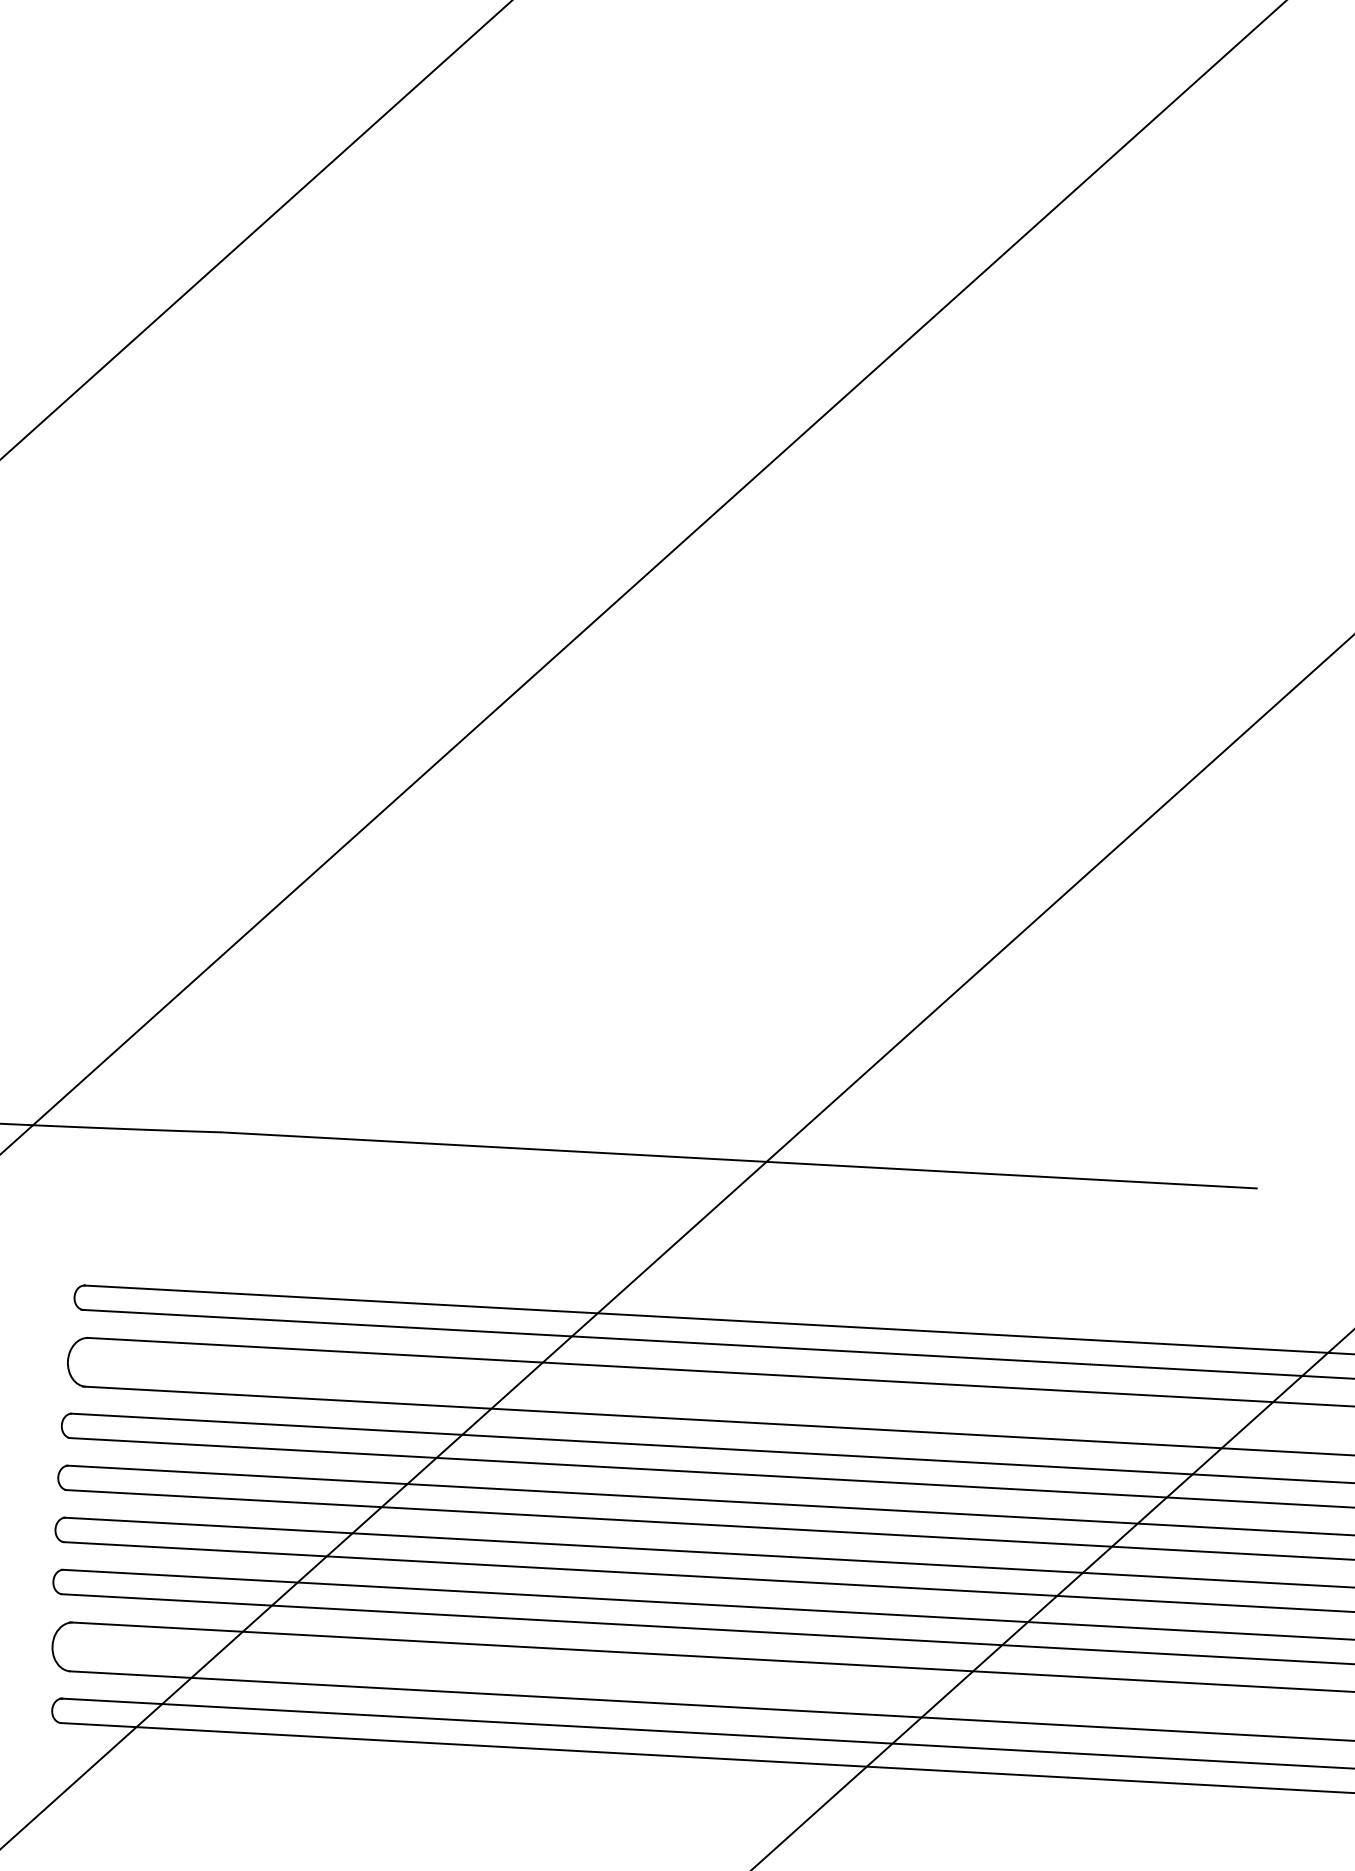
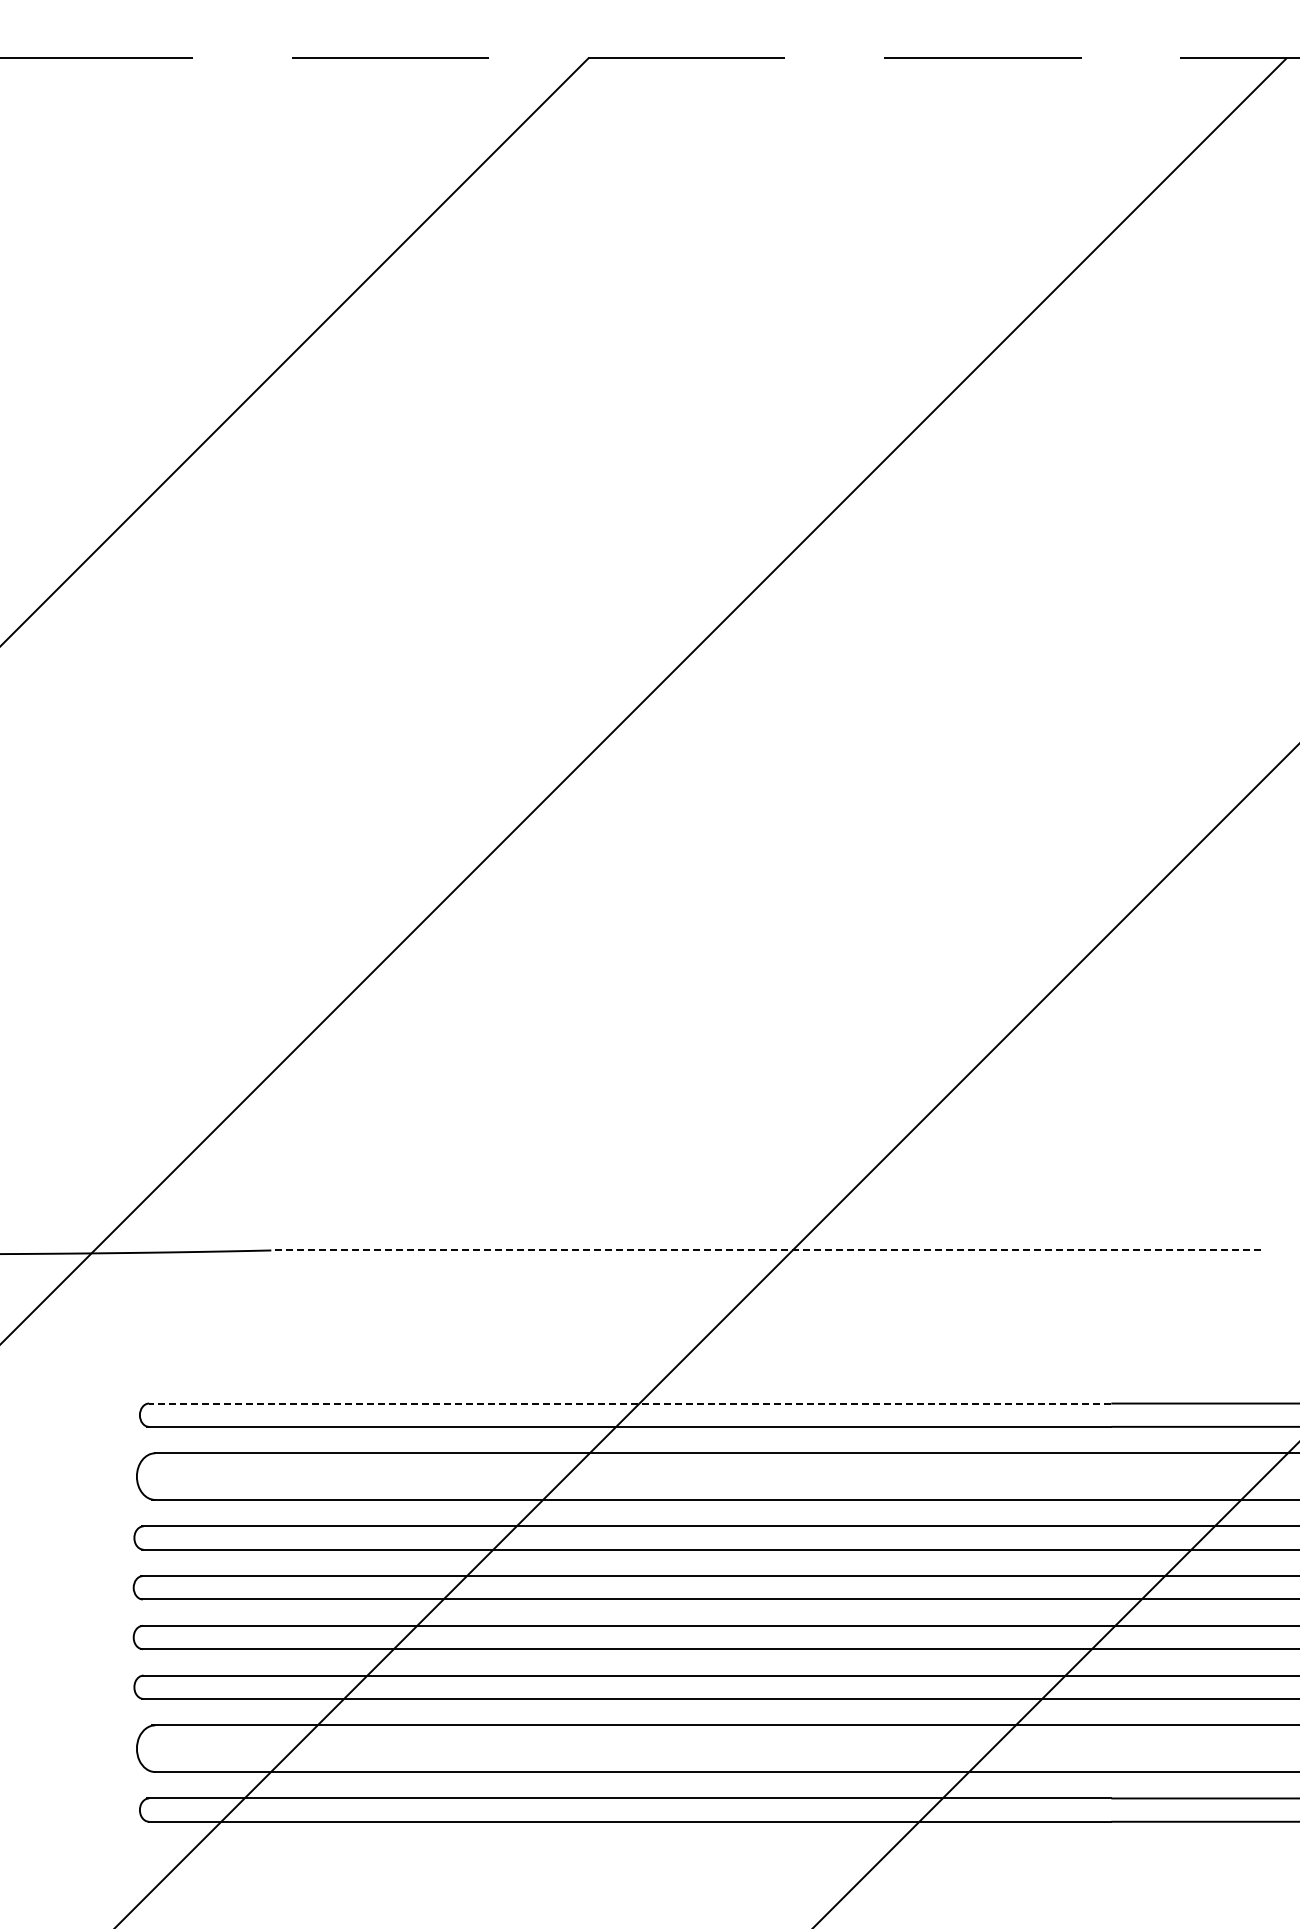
line: (739, 1160) -> (766, 1250), solid -> dashed
line: (587, 1312) -> (629, 1403), solid -> dashed

